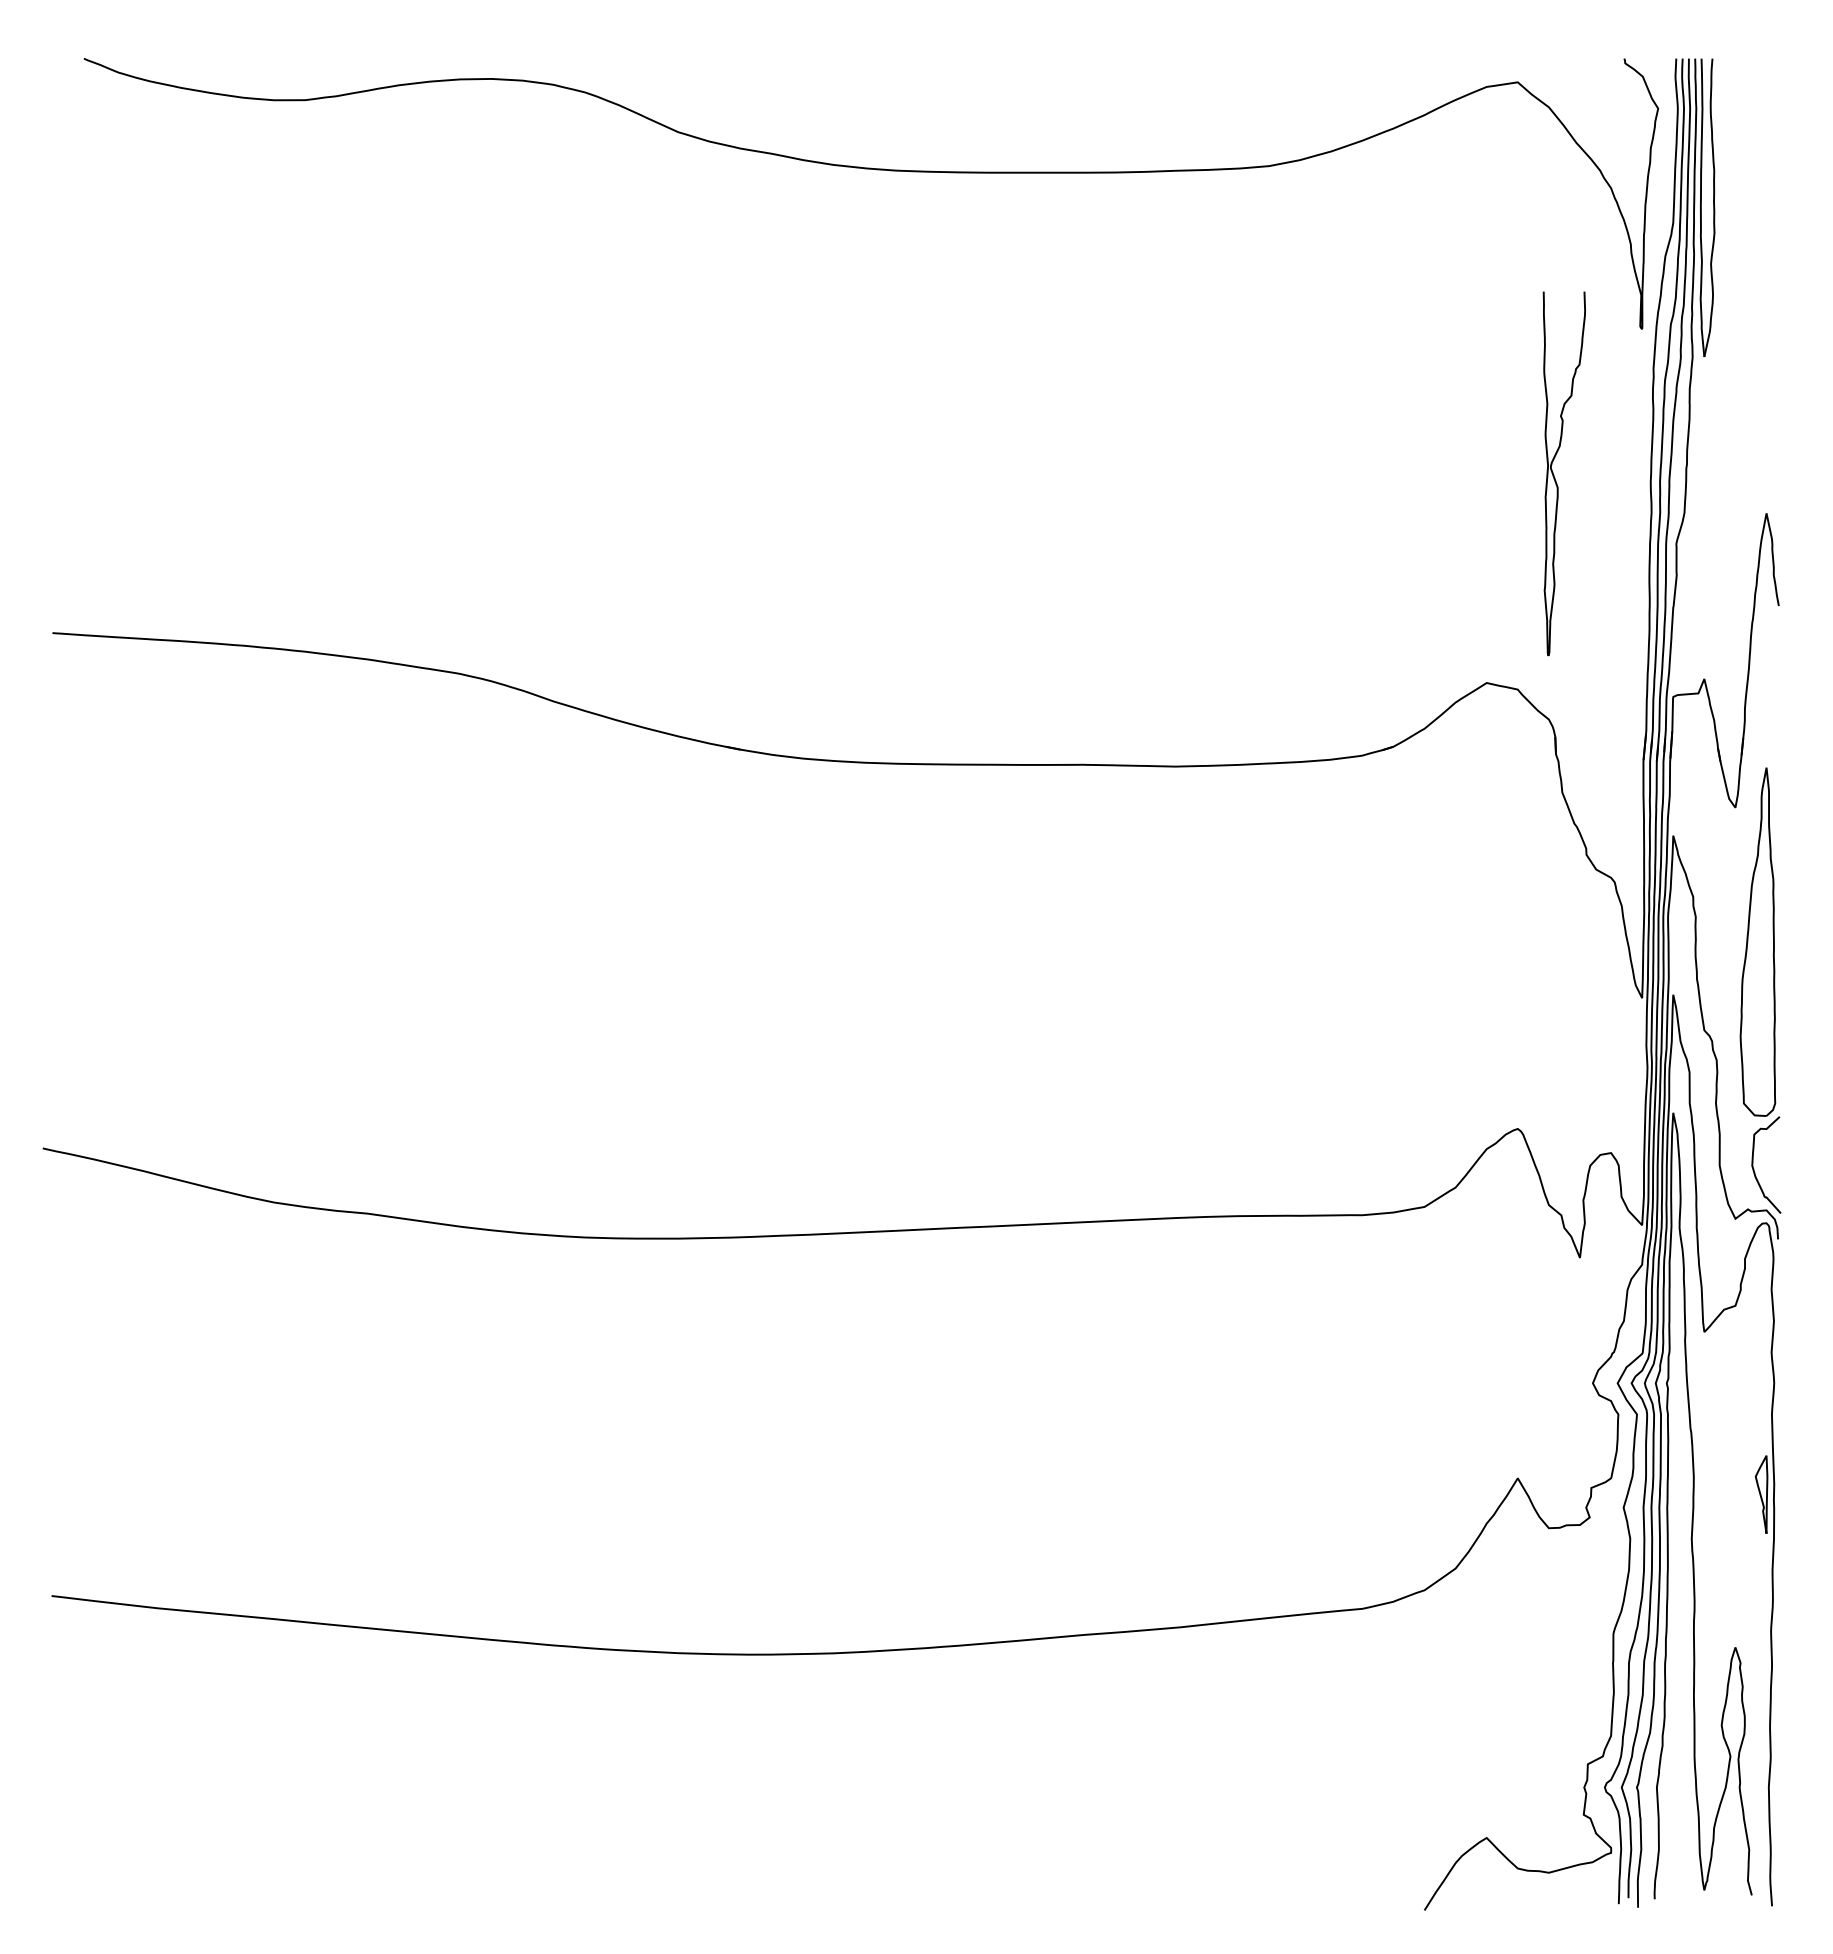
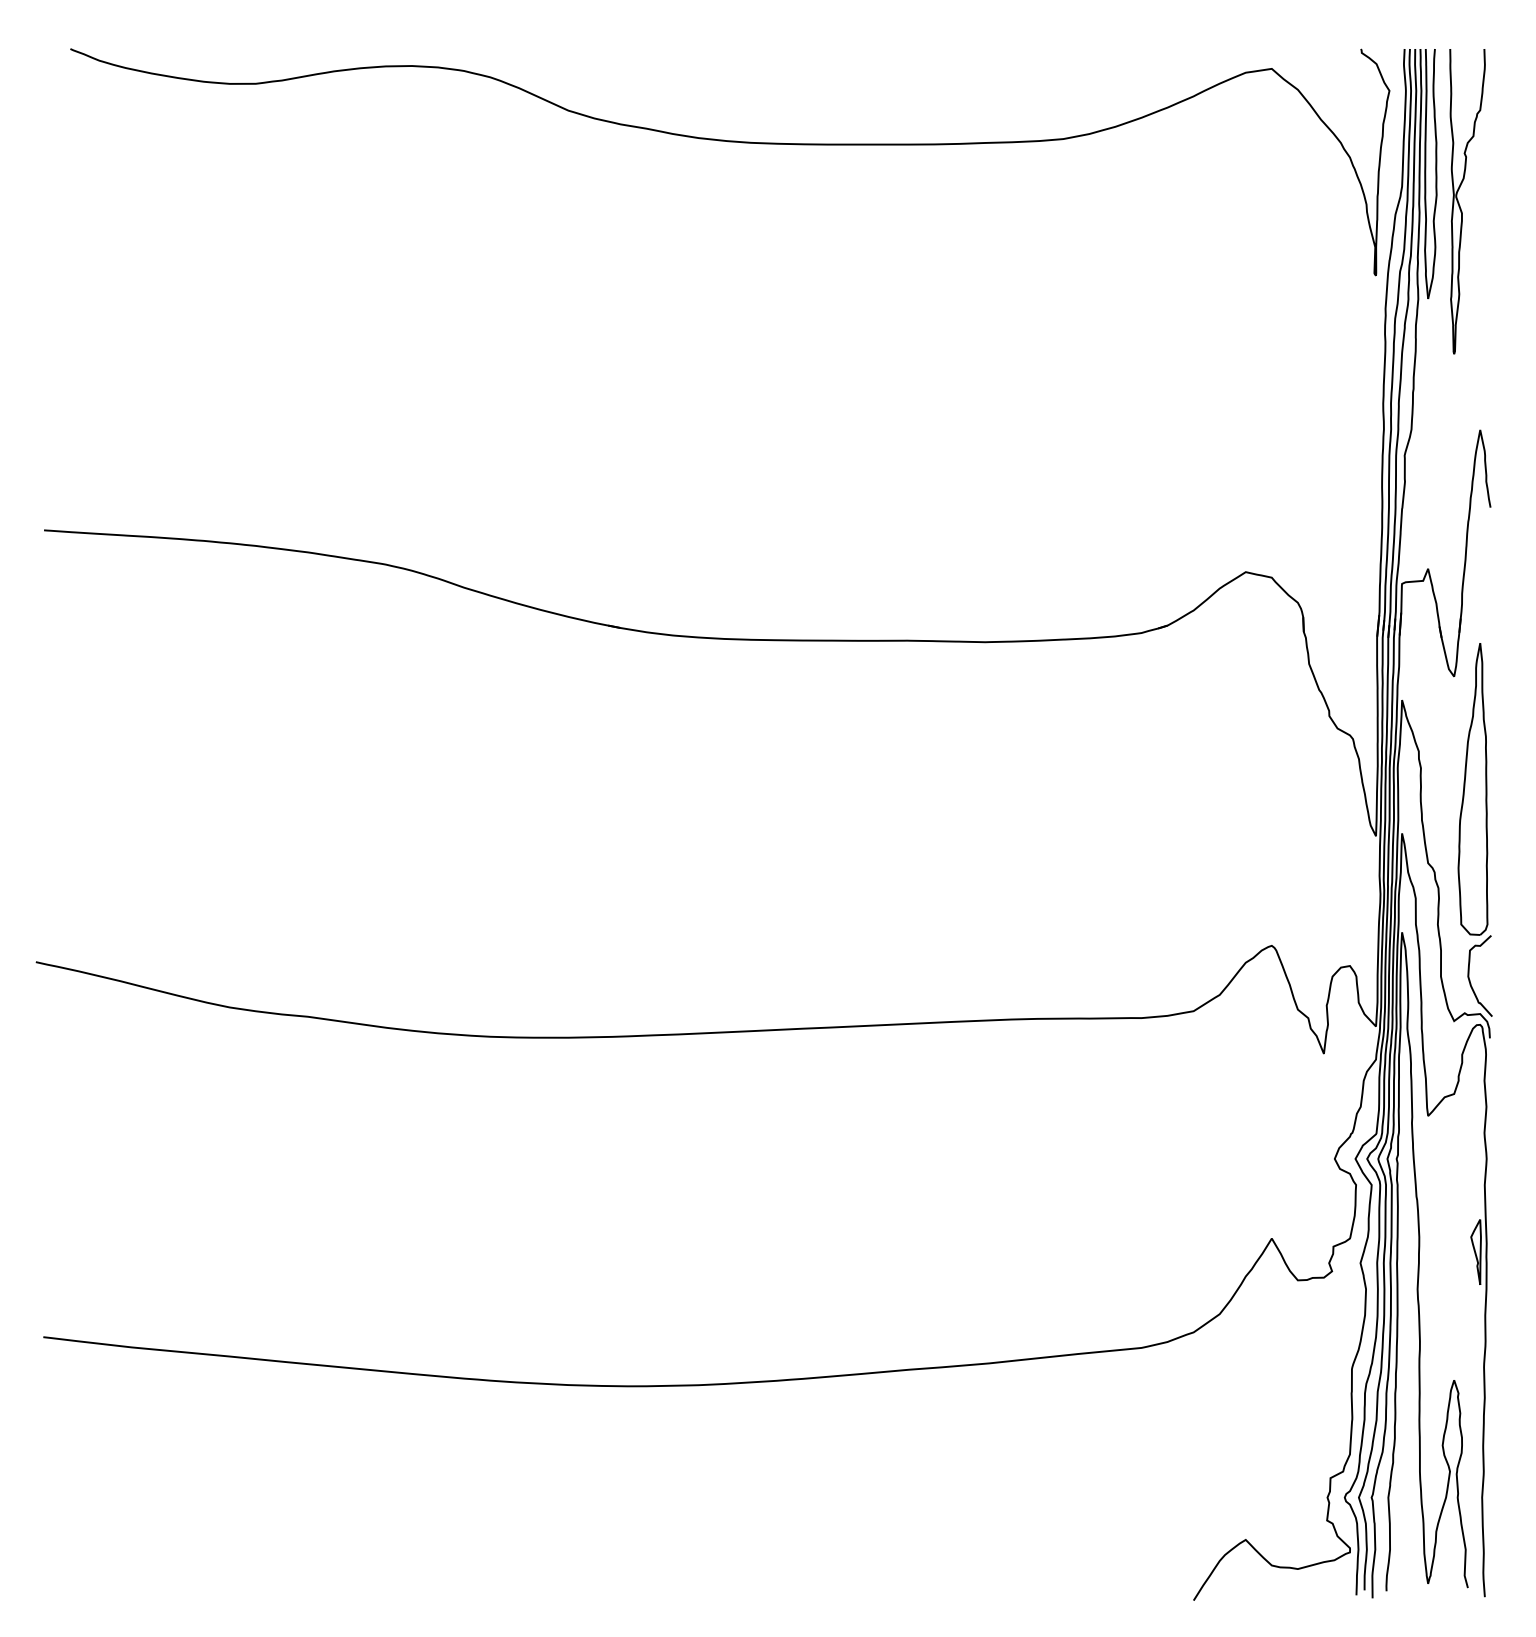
curve: (1555, 477) -> (1460, 204), moved

